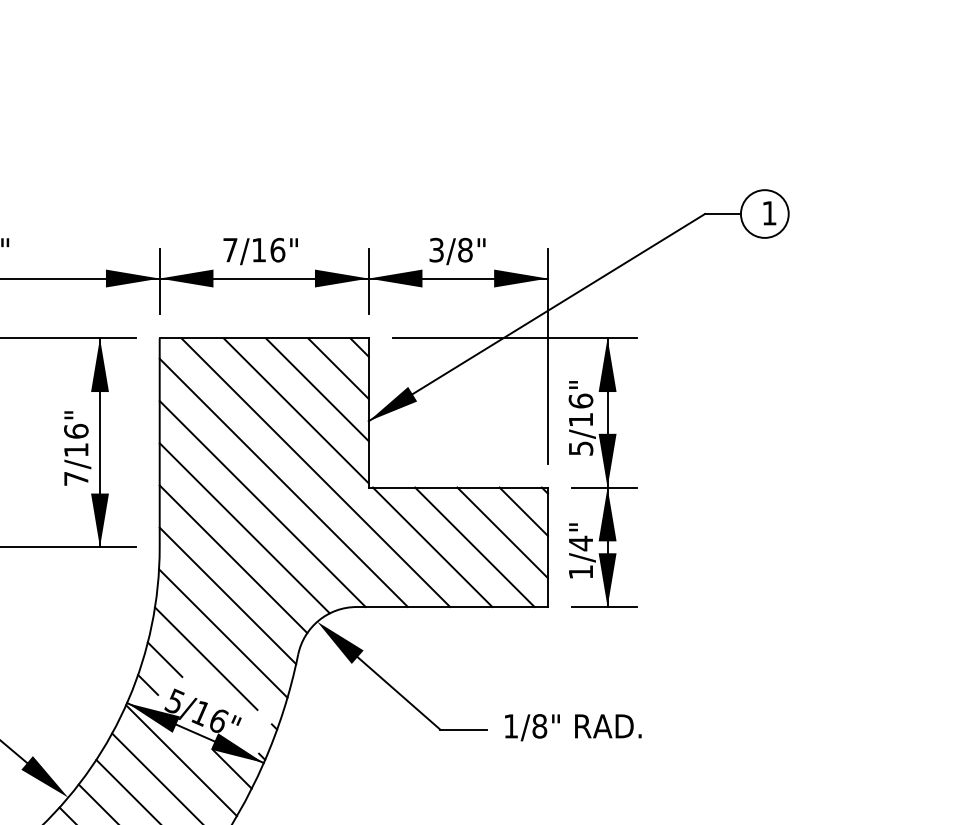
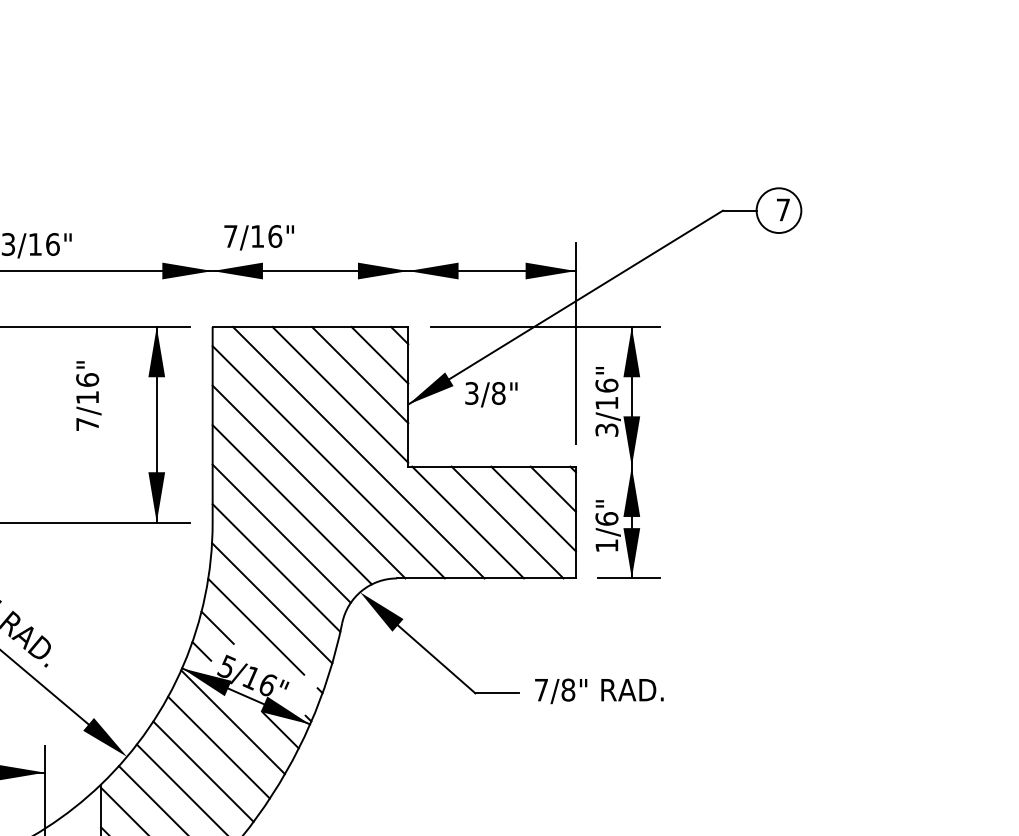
text: (769, 212) -> (783, 209), 1 -> 7
text: (259, 251) -> (258, 237), moved
text: (457, 251) -> (491, 394), moved
line: (159, 281) -> (212, 273), removed
line: (368, 281) -> (408, 273), removed
text: (77, 447) -> (88, 395), moved
text: (580, 447) -> (606, 429), 5/16" -> 3/16"
line: (604, 487) -> (628, 466), removed
text: (580, 542) -> (606, 518), 1/4" -> 1/6"
text: (511, 726) -> (541, 690), 1/8" -> 7/8"

